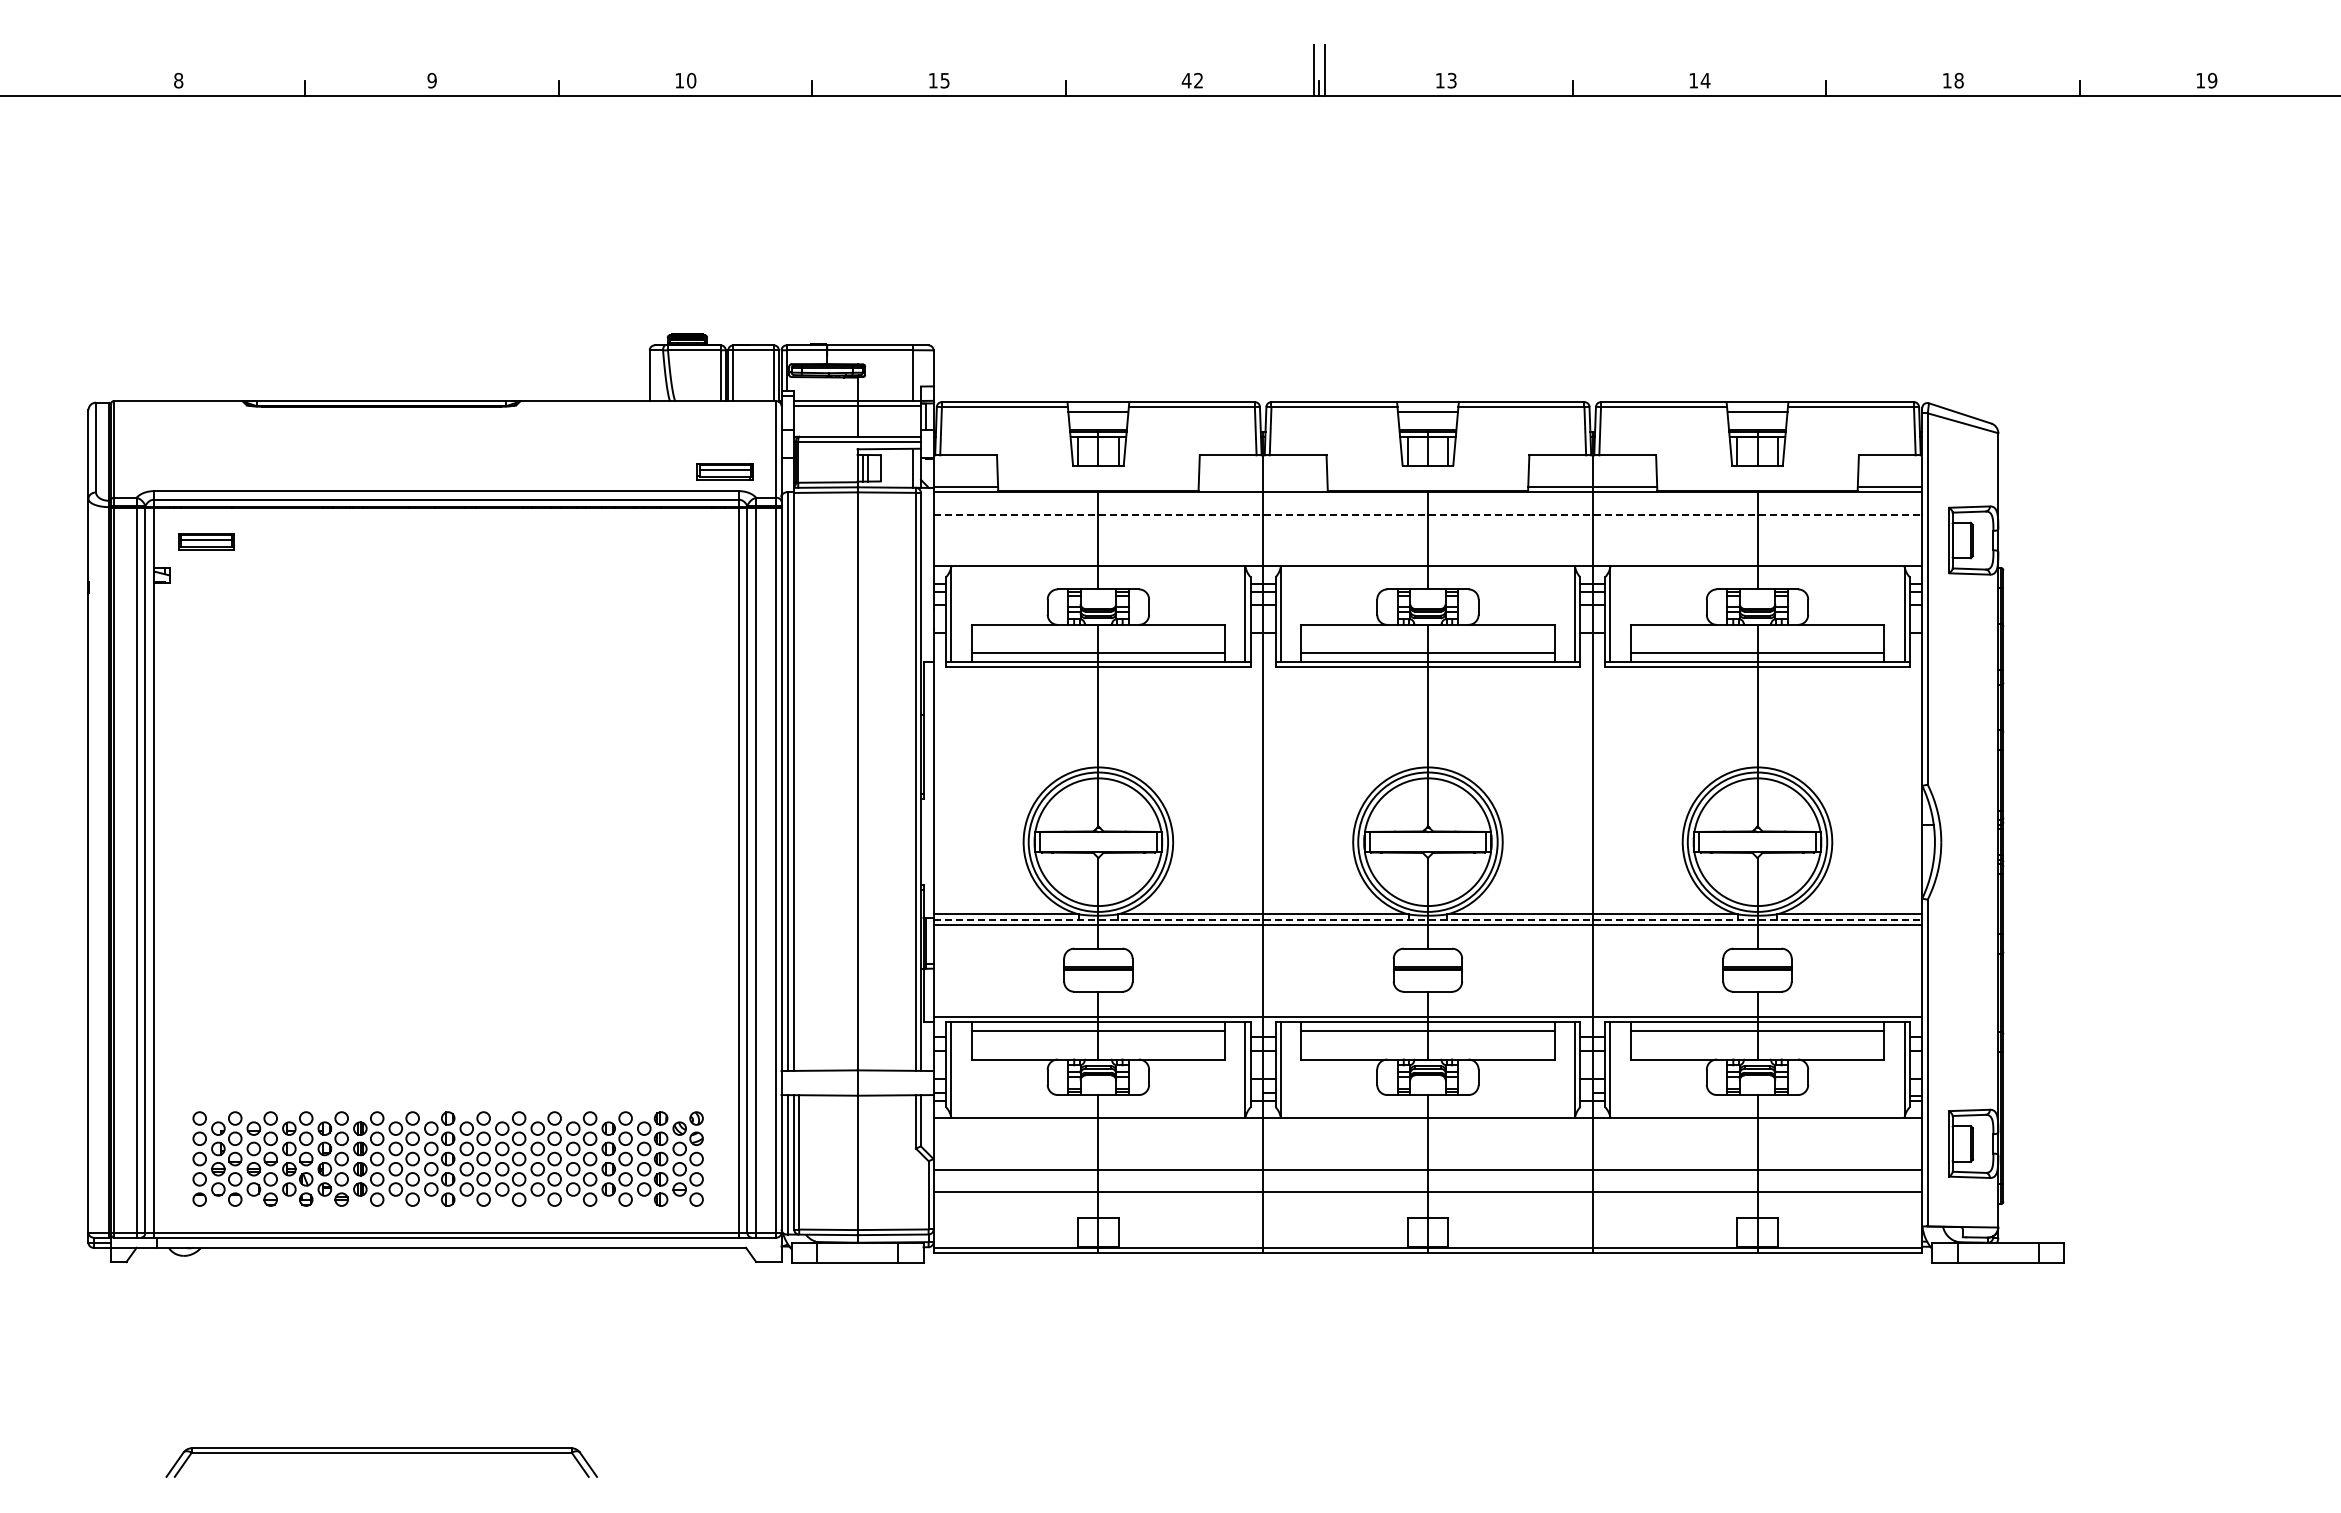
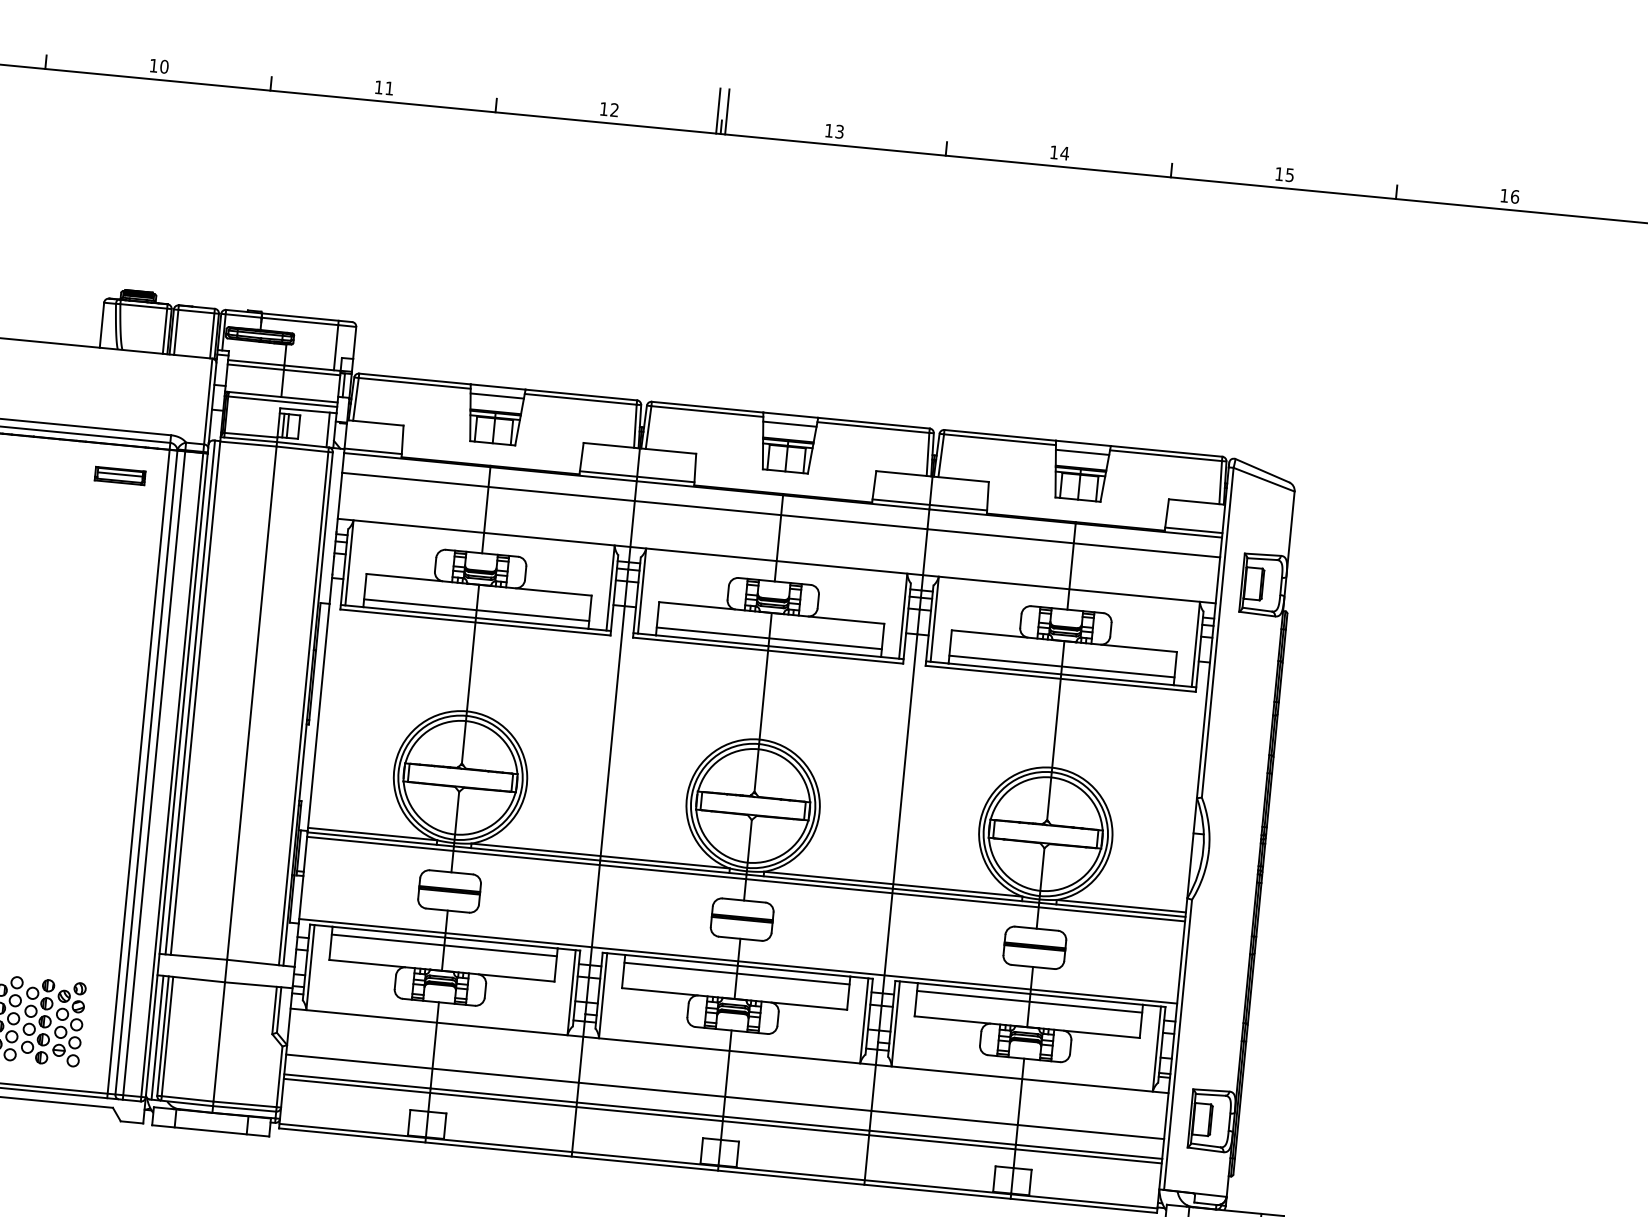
text: (944, 80) -> (388, 88), 15 -> 11
text: (1186, 80) -> (603, 108), 42 -> 12
text: (1958, 80) -> (1289, 174), 18 -> 15
text: (2212, 80) -> (1514, 196), 19 -> 16
part: (724, 471) -> (119, 475), moved
line: (1262, 487) -> (636, 476), added
line: (1428, 514) -> (781, 515), dashed -> solid
line: (1428, 919) -> (747, 874), dashed -> solid
line: (1427, 1197) -> (722, 1121), added

